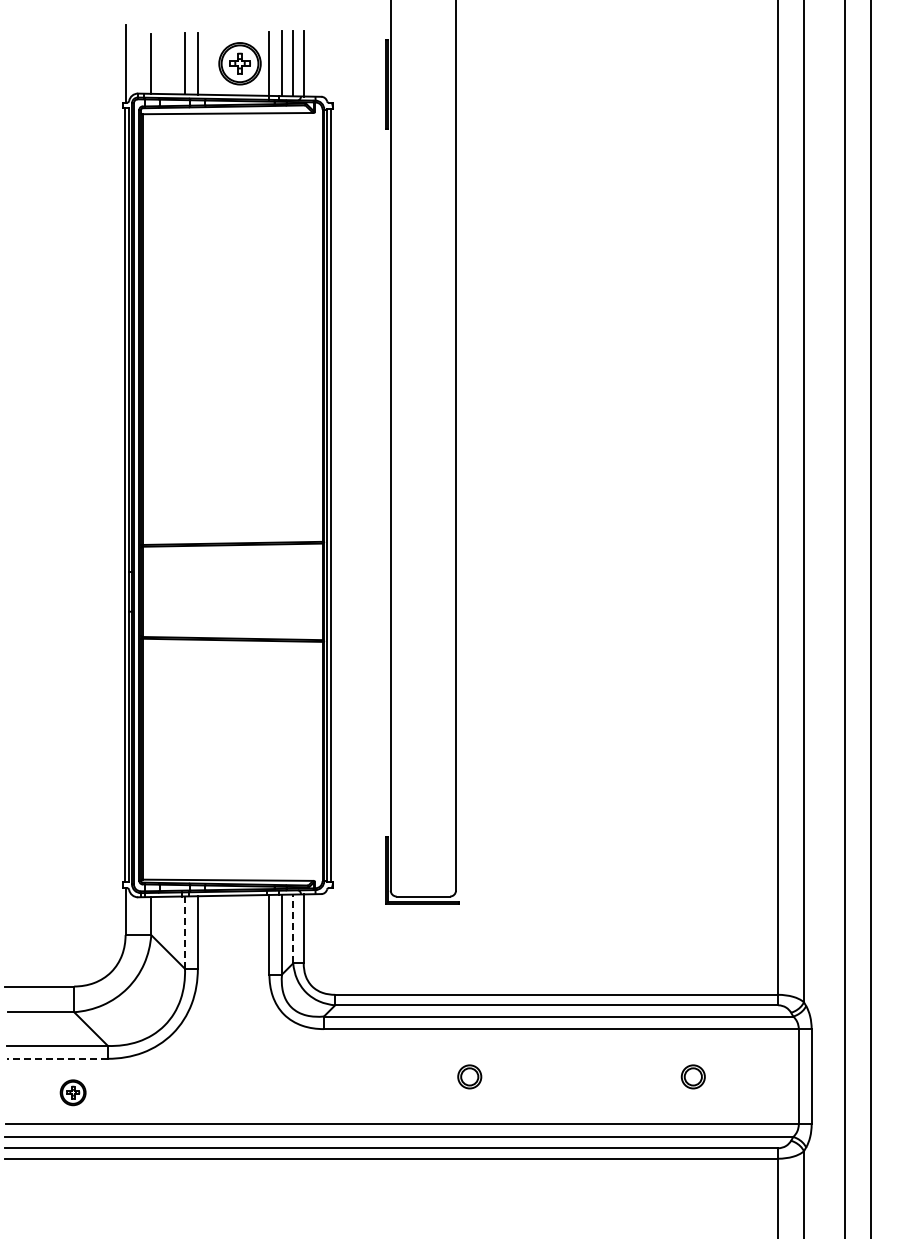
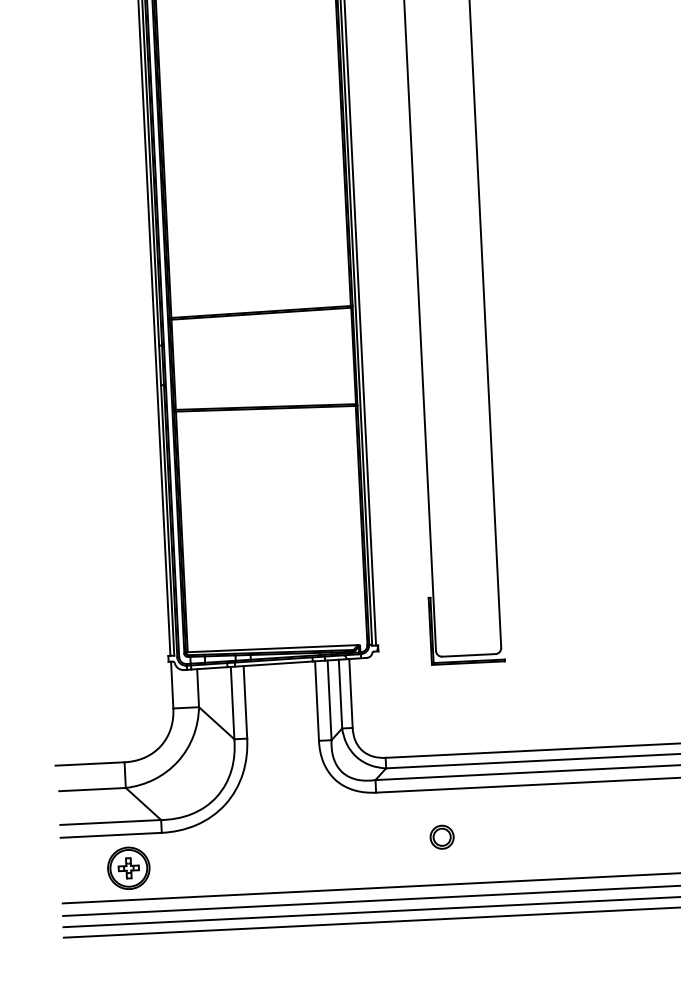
line: (293, 928) -> (340, 693), dashed -> solid
line: (185, 933) -> (233, 703), dashed -> solid
line: (57, 1058) -> (111, 835), dashed -> solid
part: (469, 1076) -> (441, 836), moved
part: (72, 1092) -> (128, 868), size x1.67

